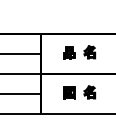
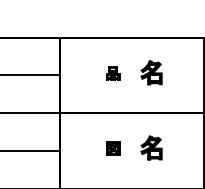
part: (69, 52) -> (113, 73), size x0.6
part: (69, 92) -> (113, 148), size x0.6

